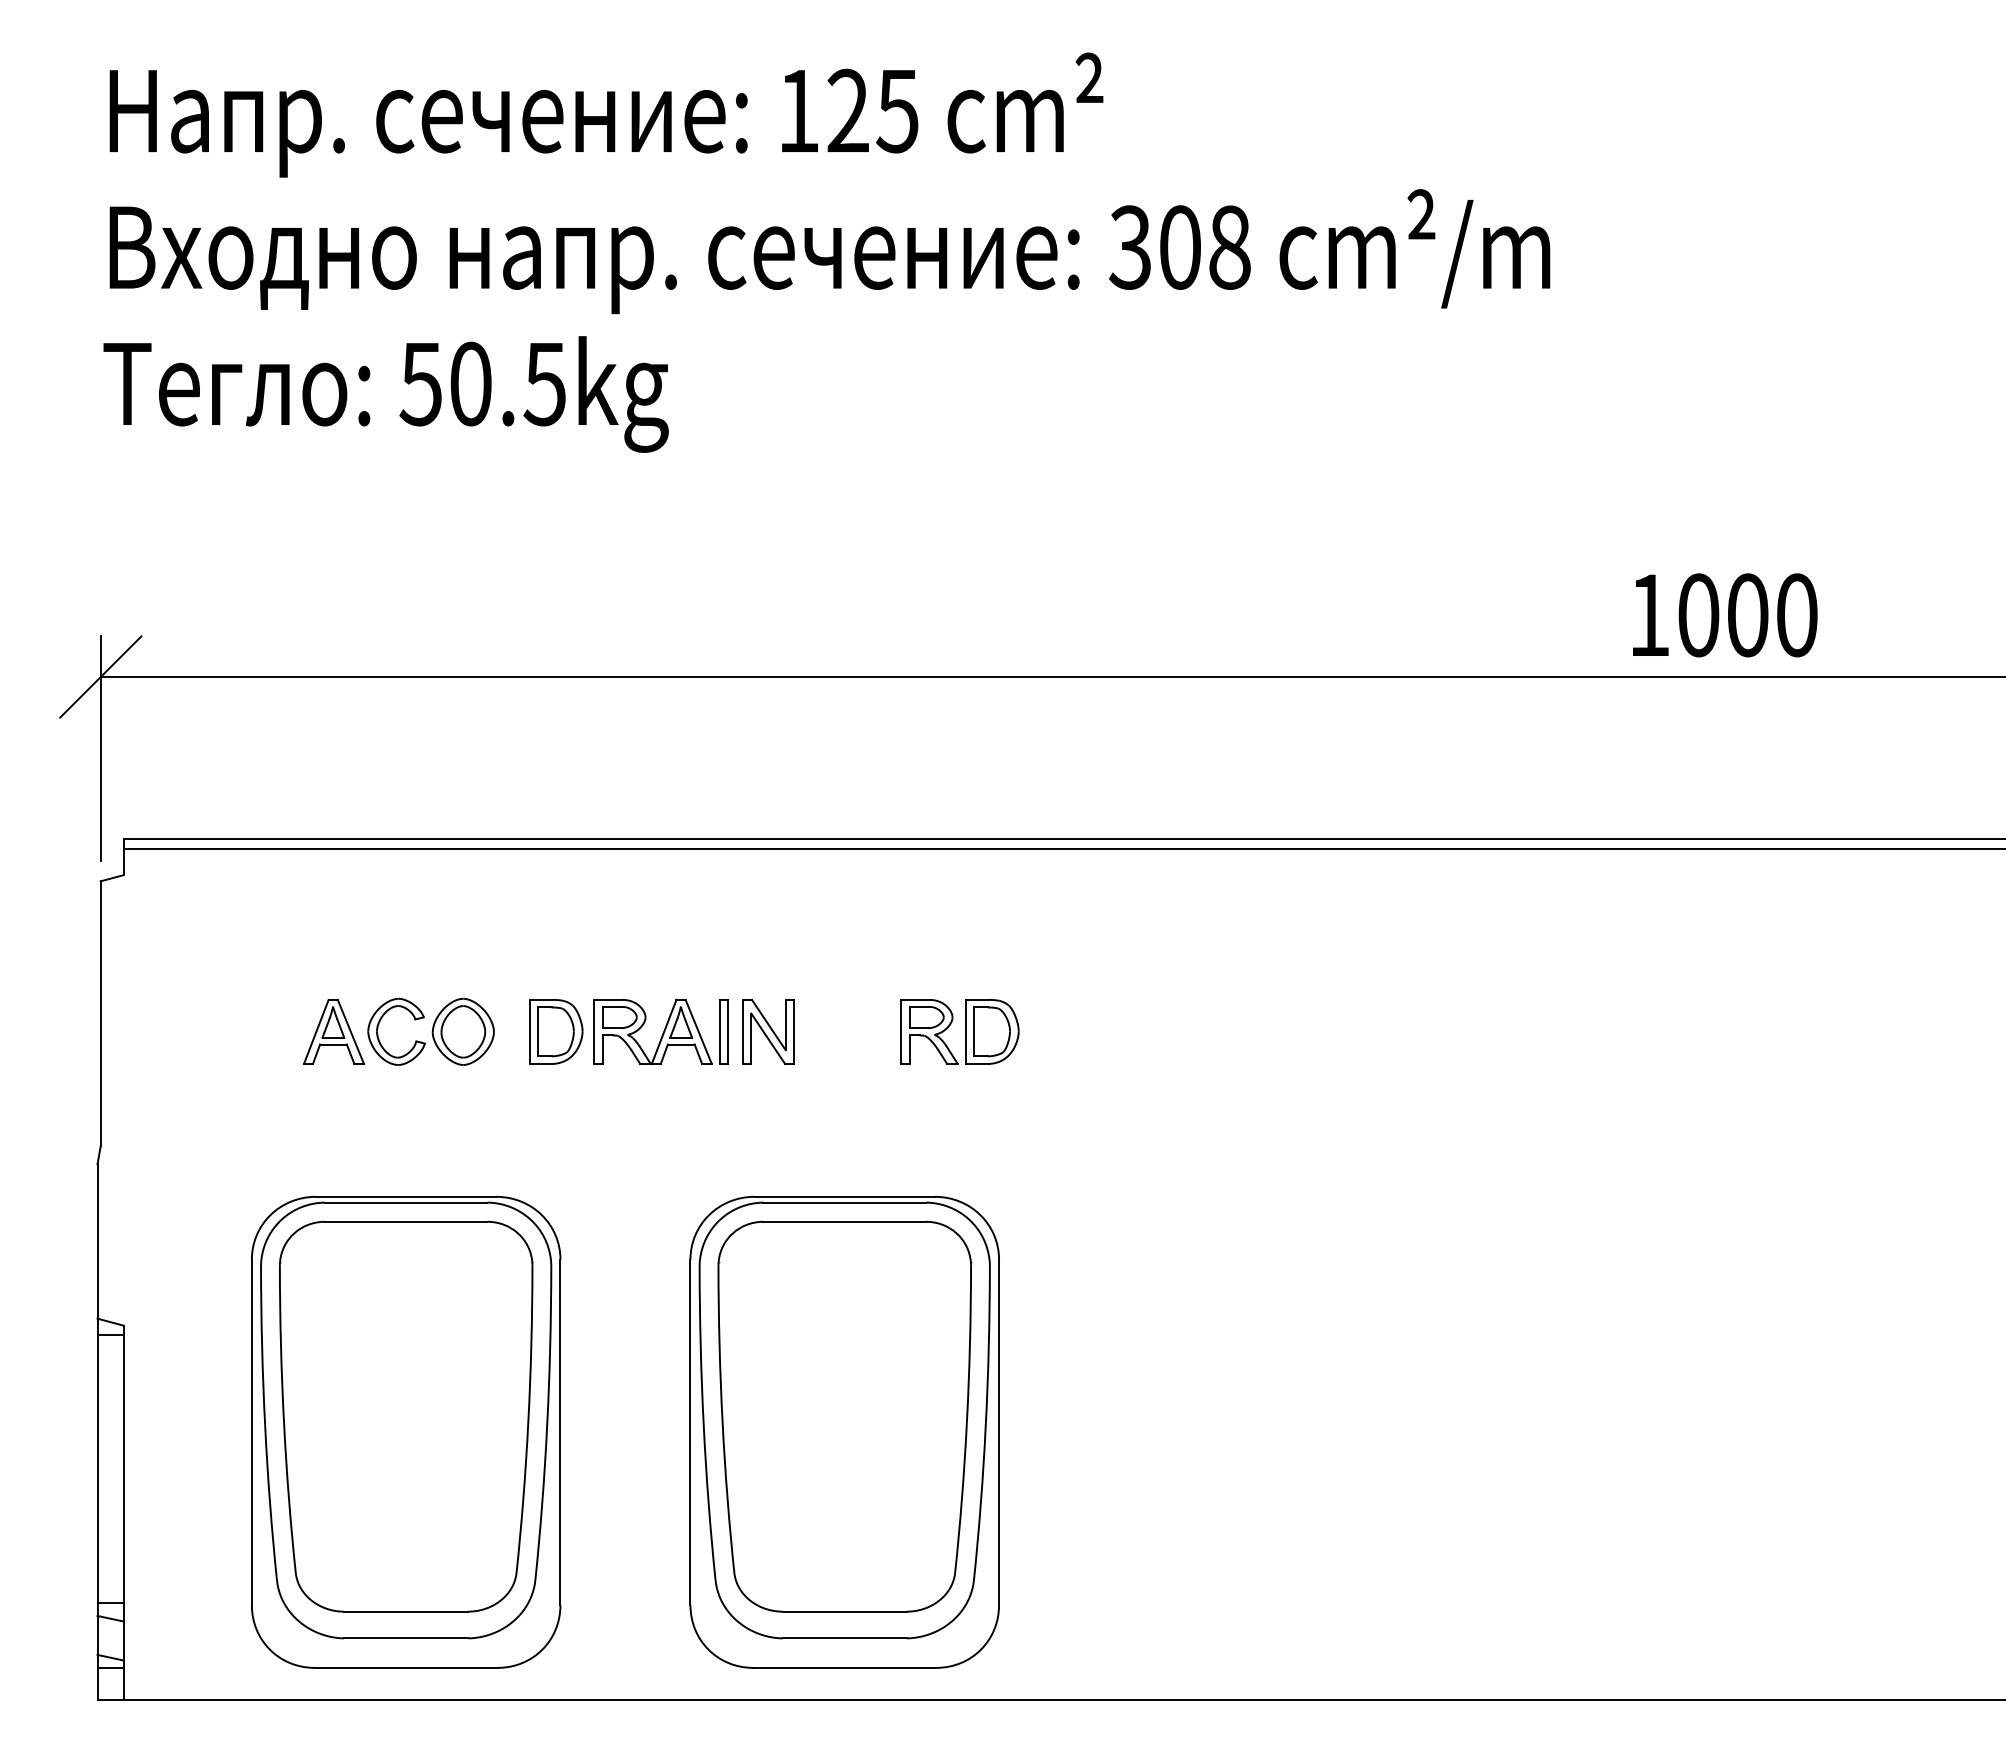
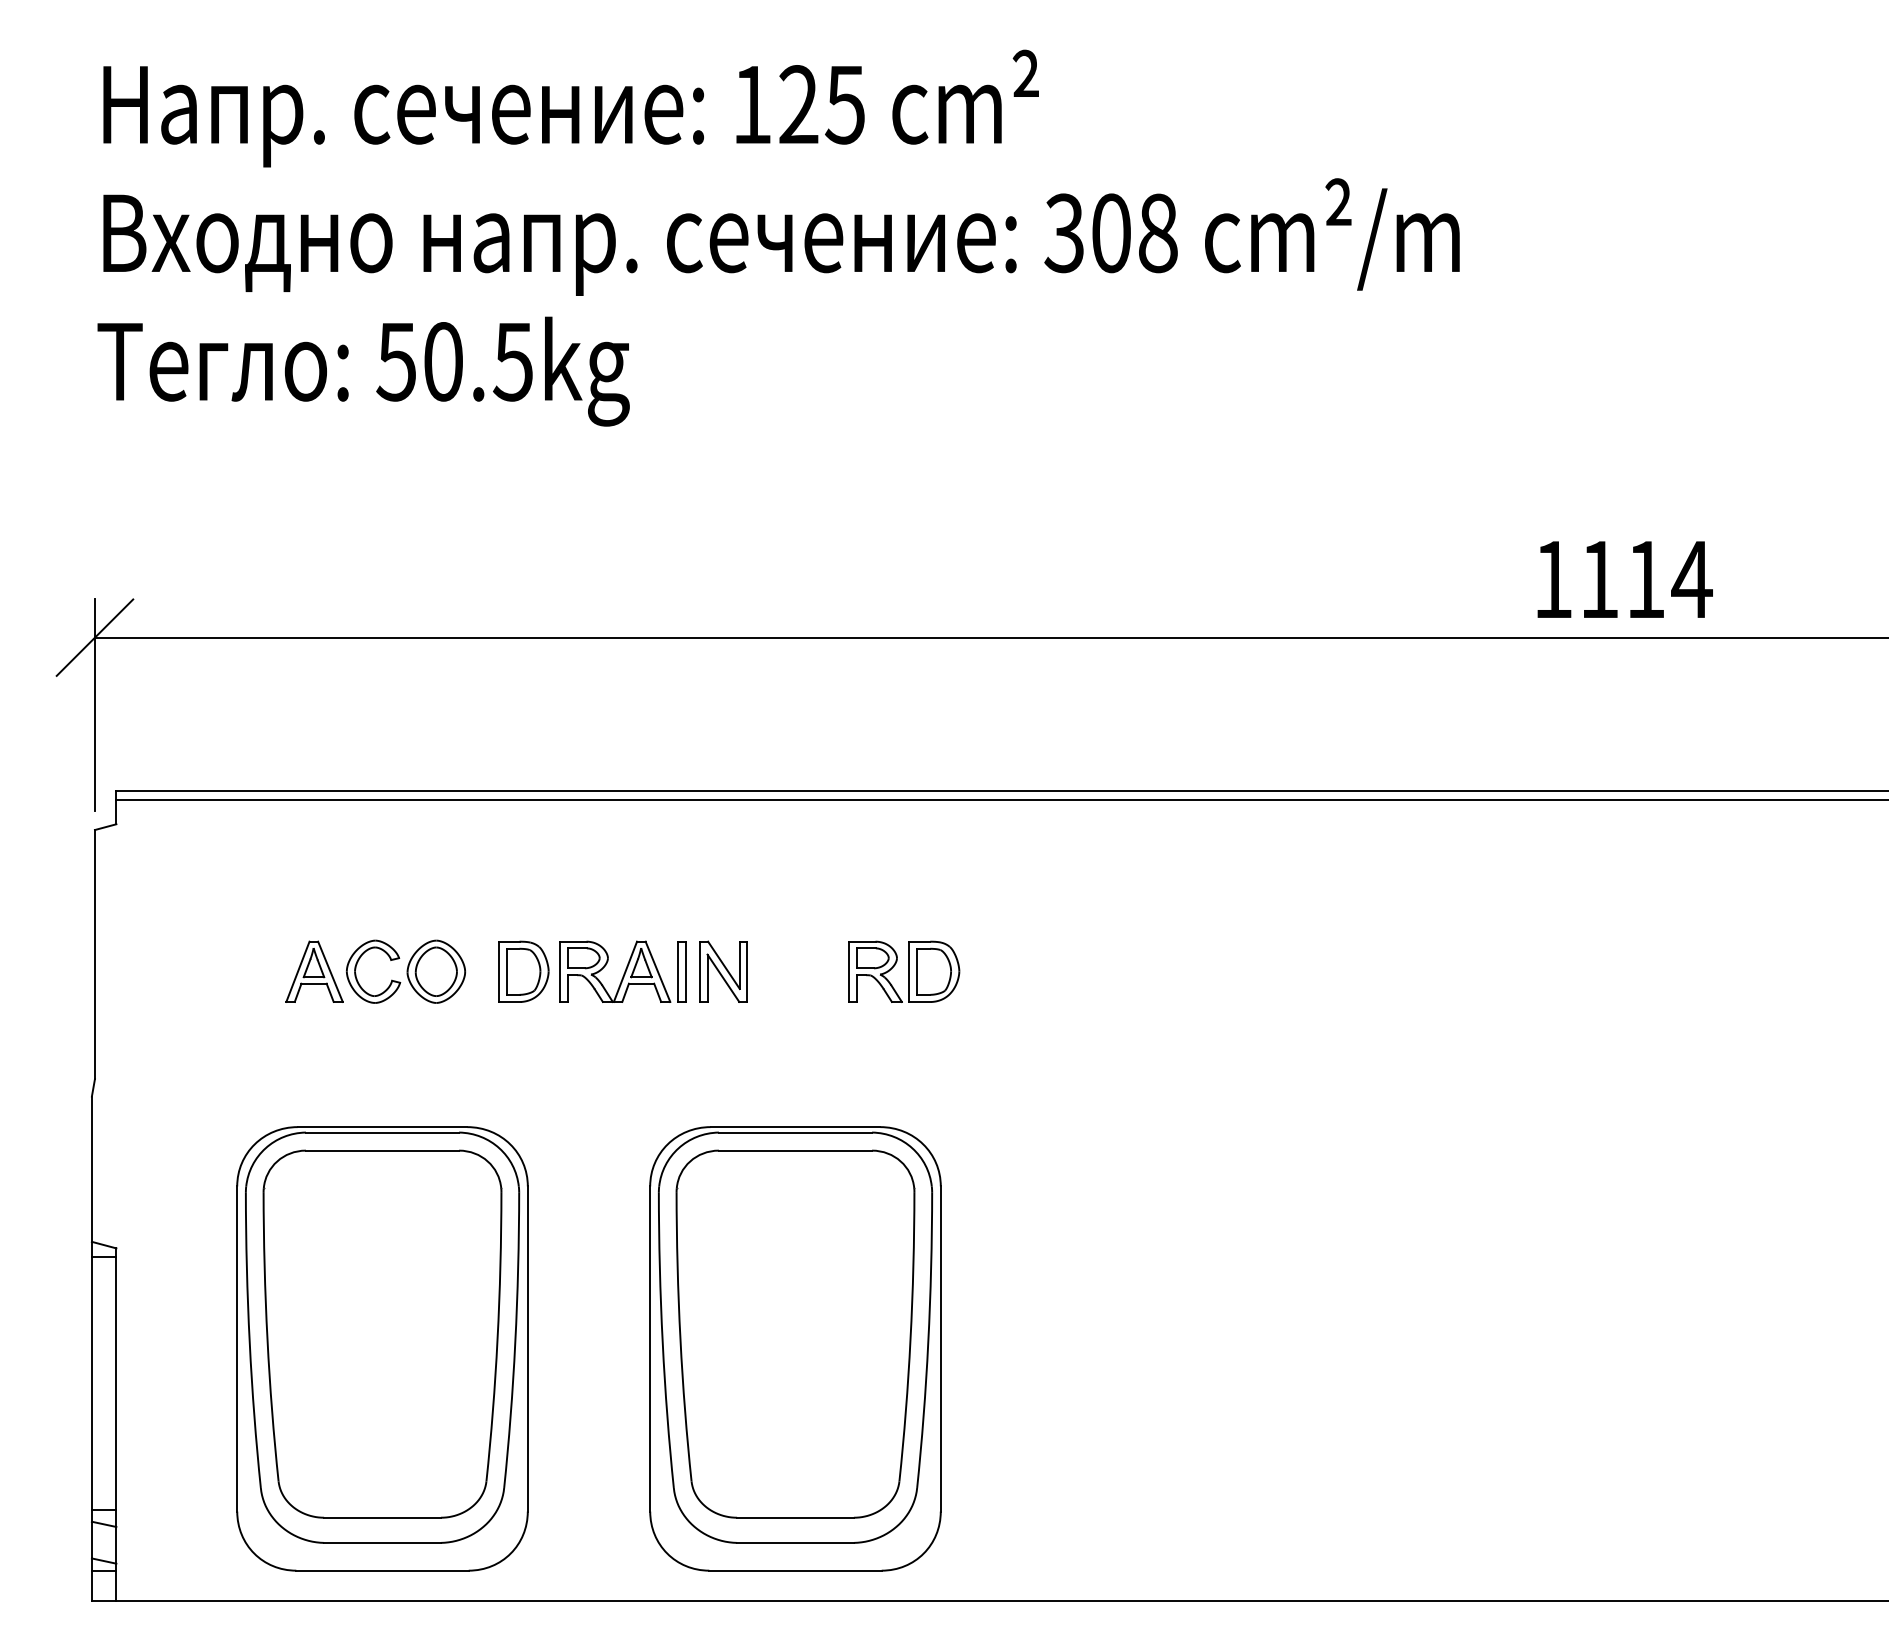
text: (1748, 615) -> (1646, 579), 1000 -> 1114

